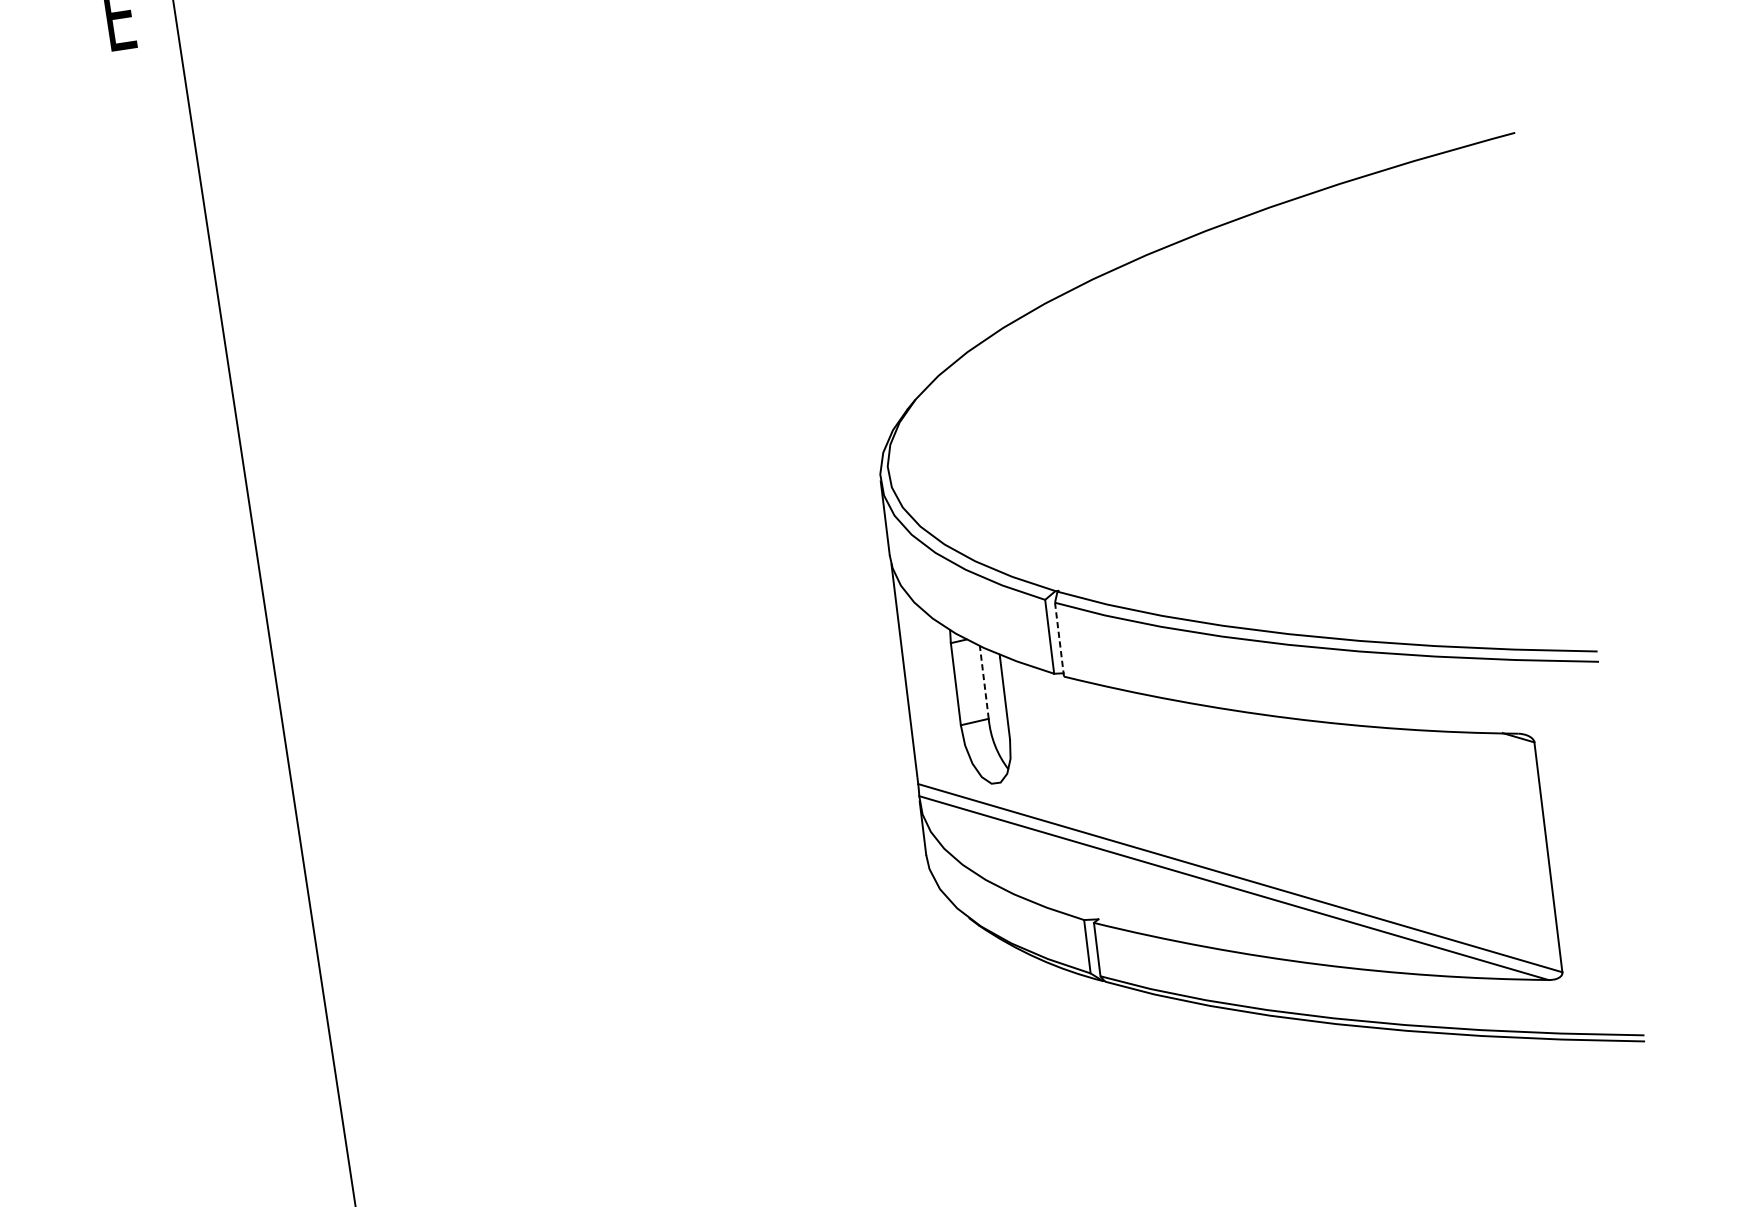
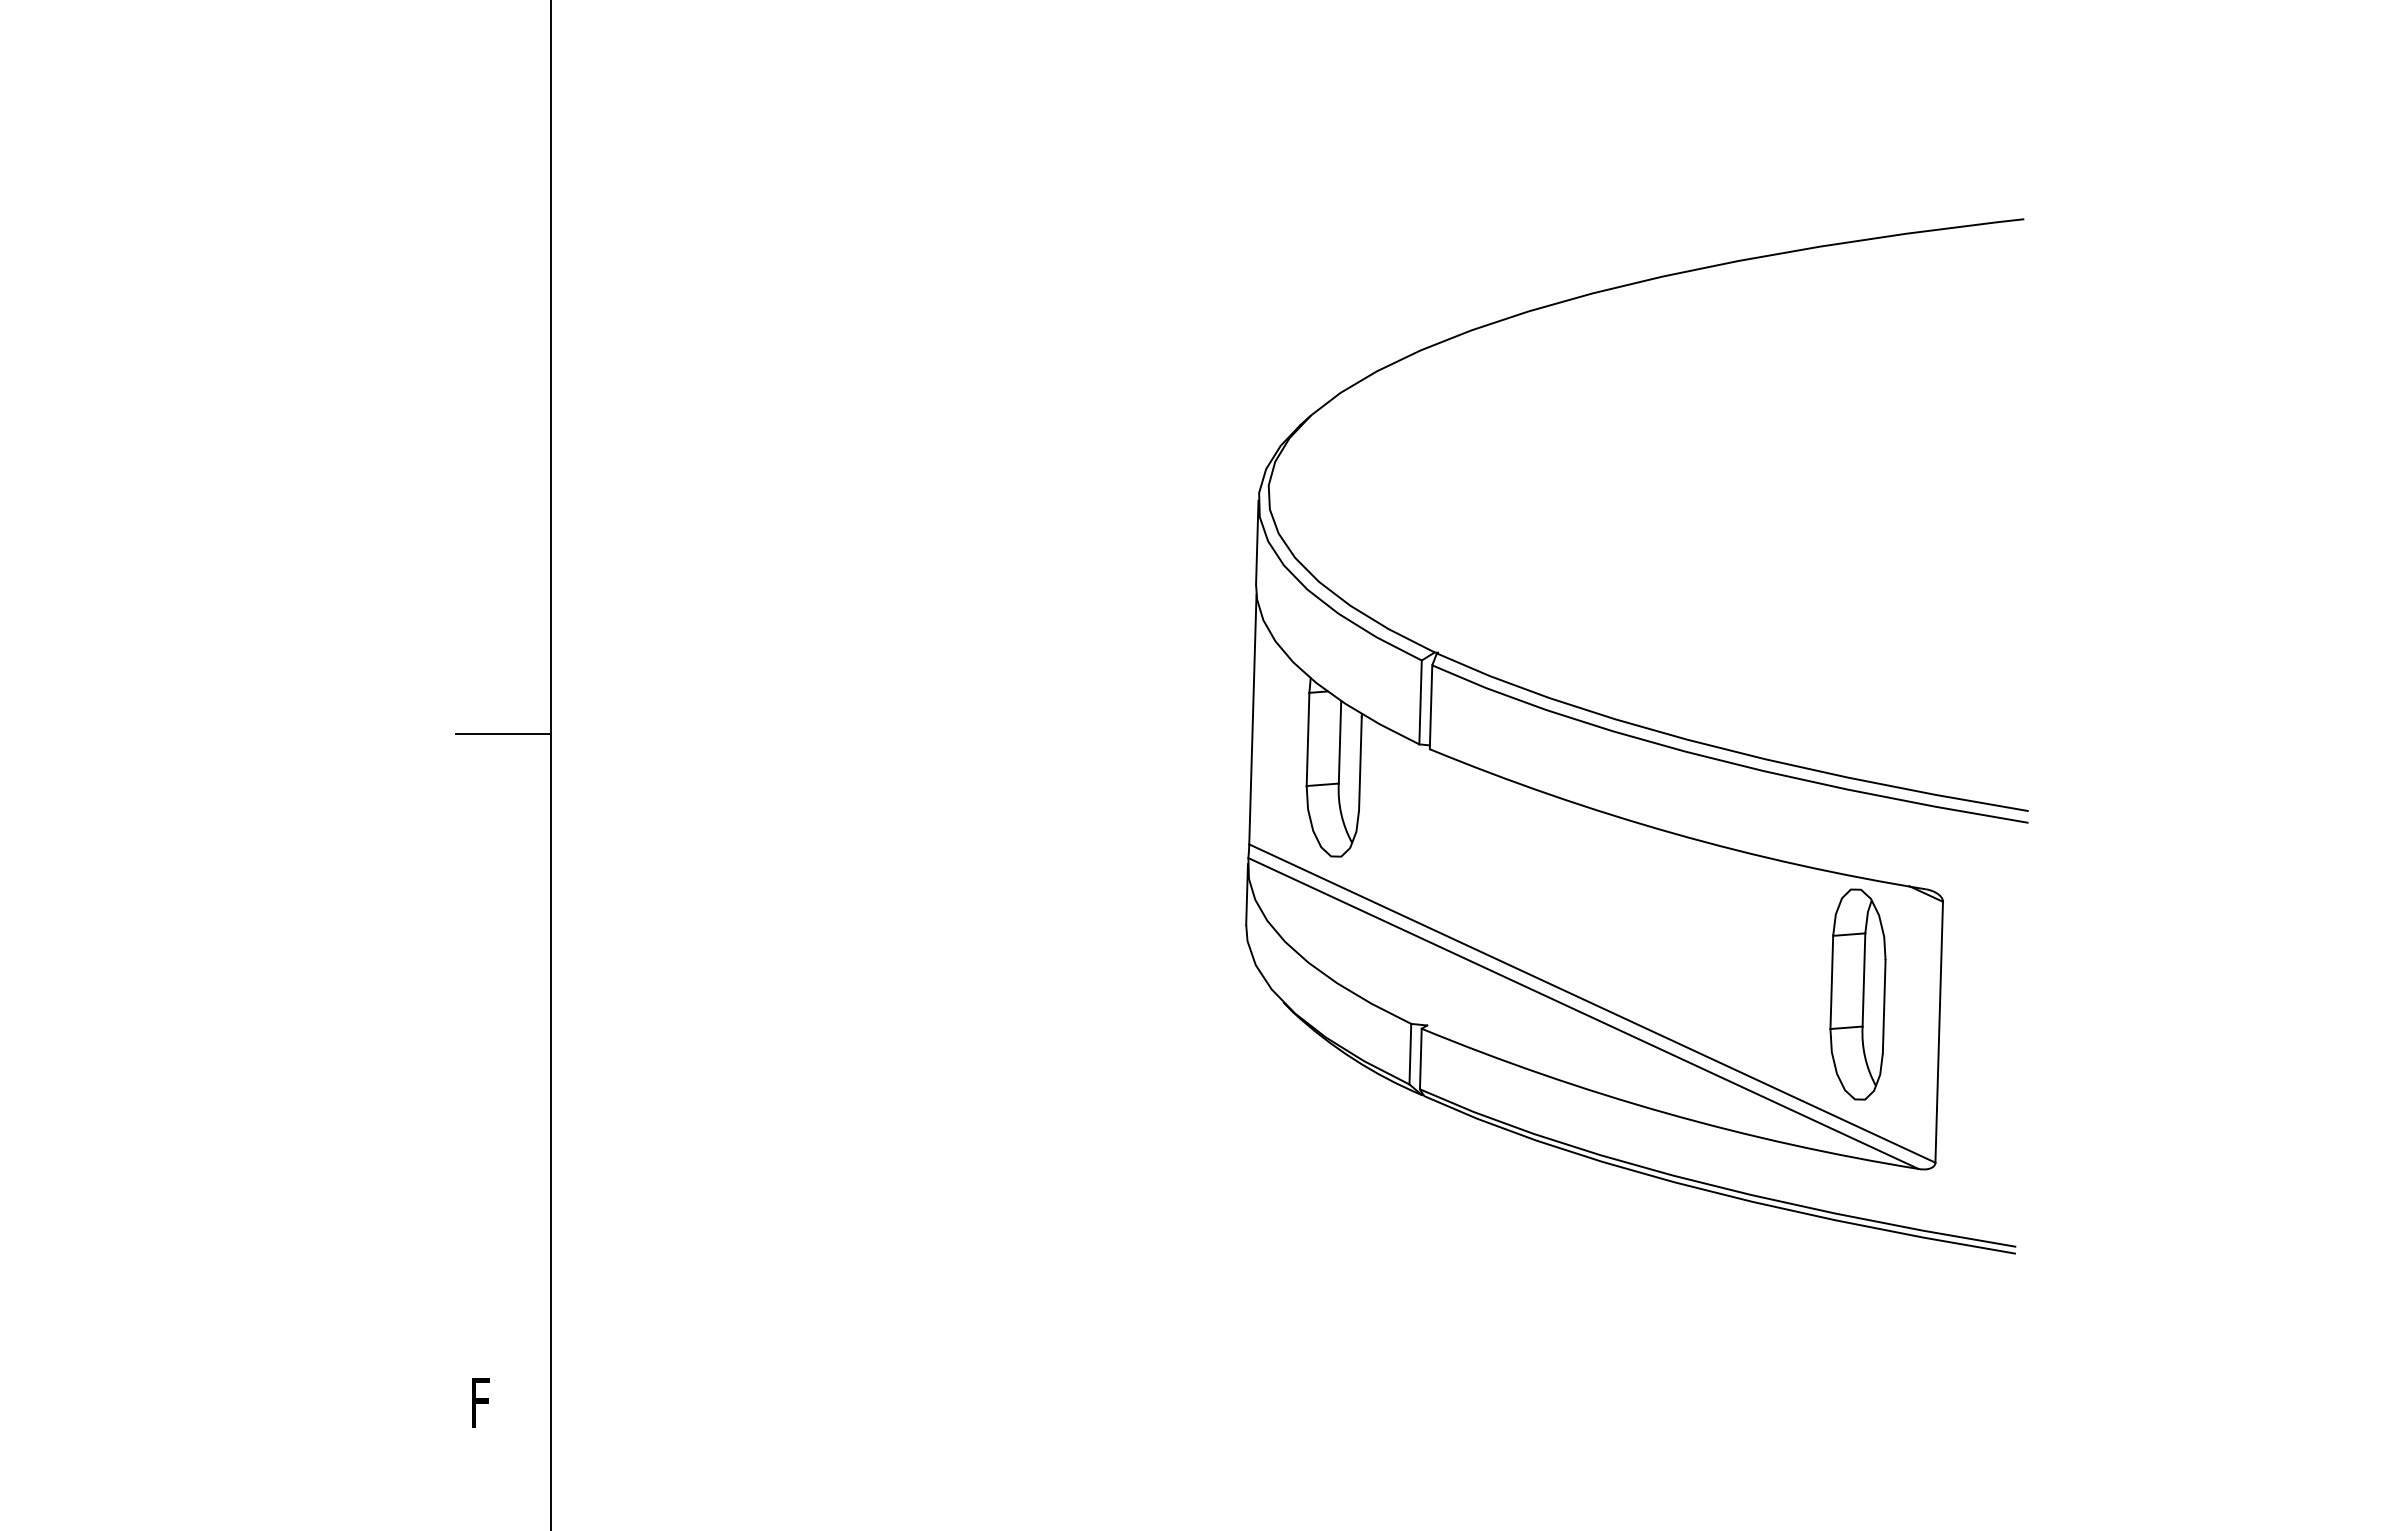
line: (1059, 639) -> (1431, 707), dashed -> solid
line: (984, 681) -> (1340, 741), dashed -> solid
line: (249, 785) -> (503, 733), added
part: (1471, 835) -> (1857, 994), added

